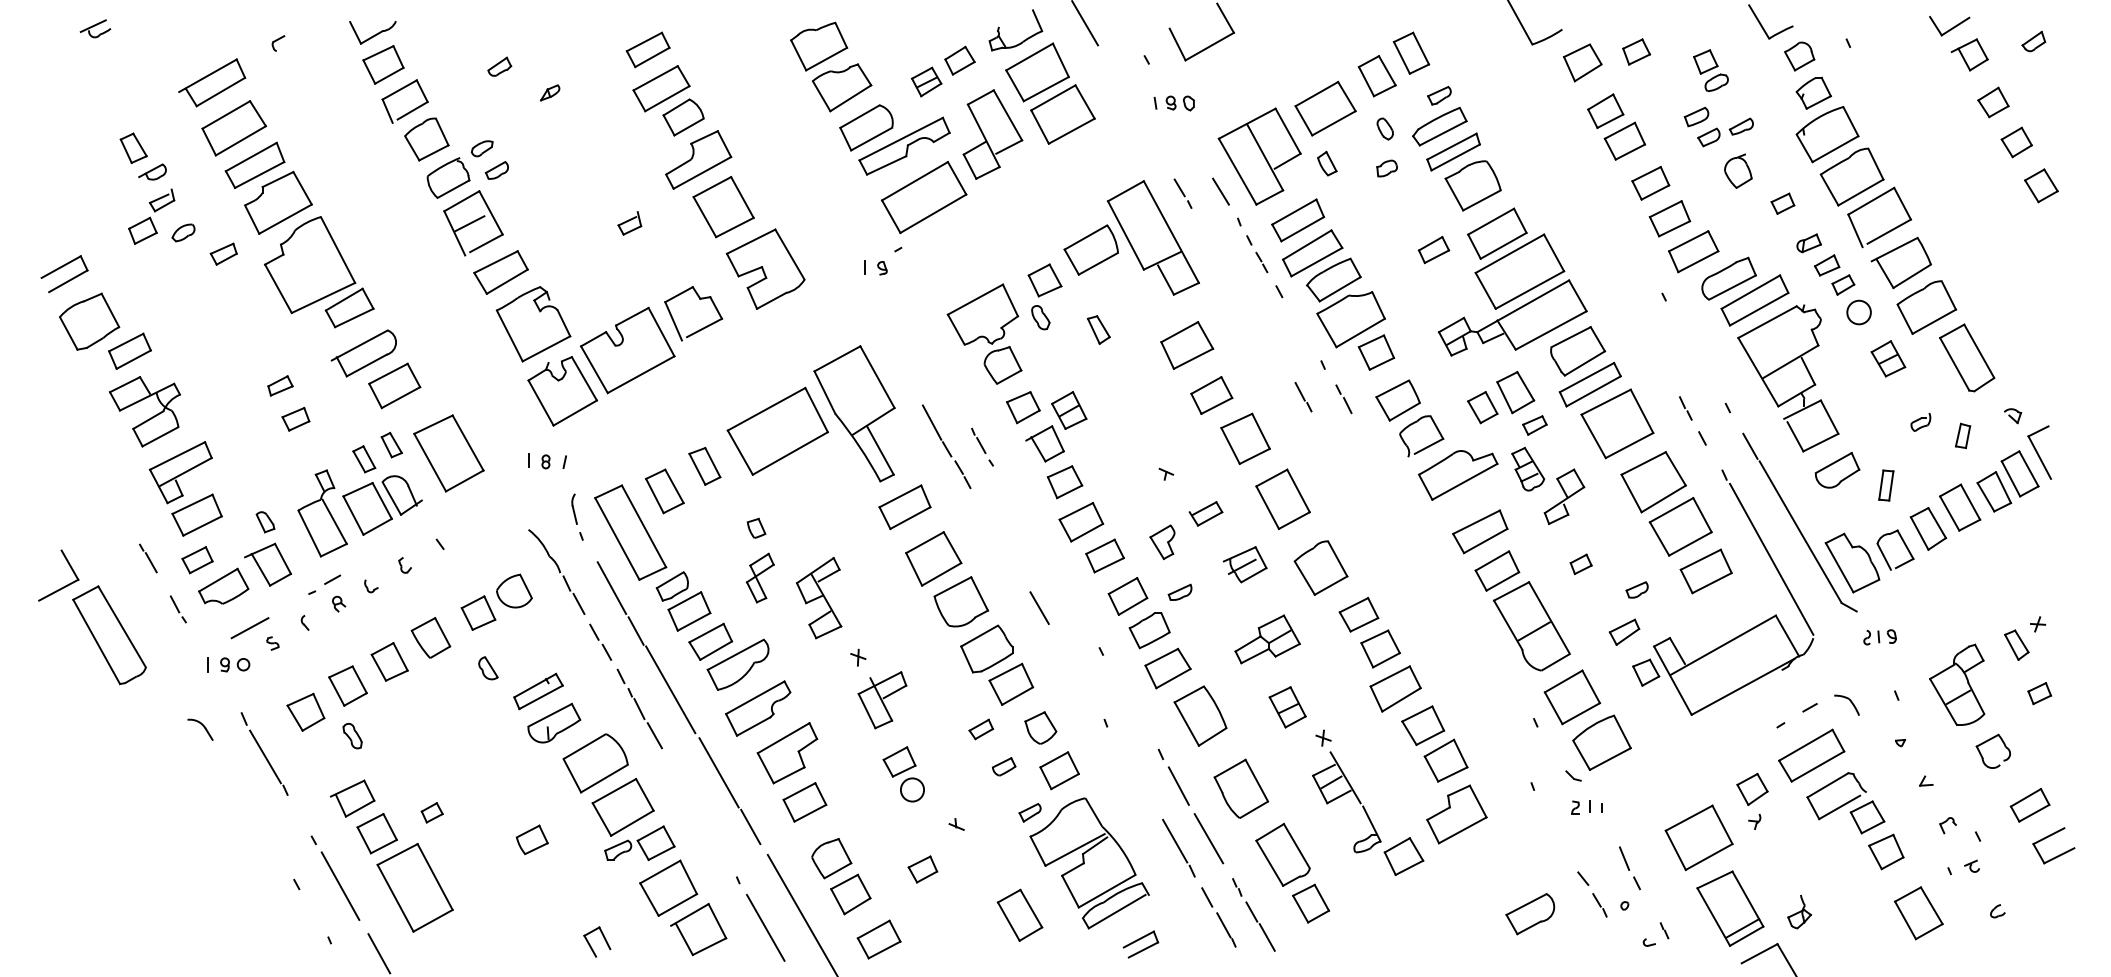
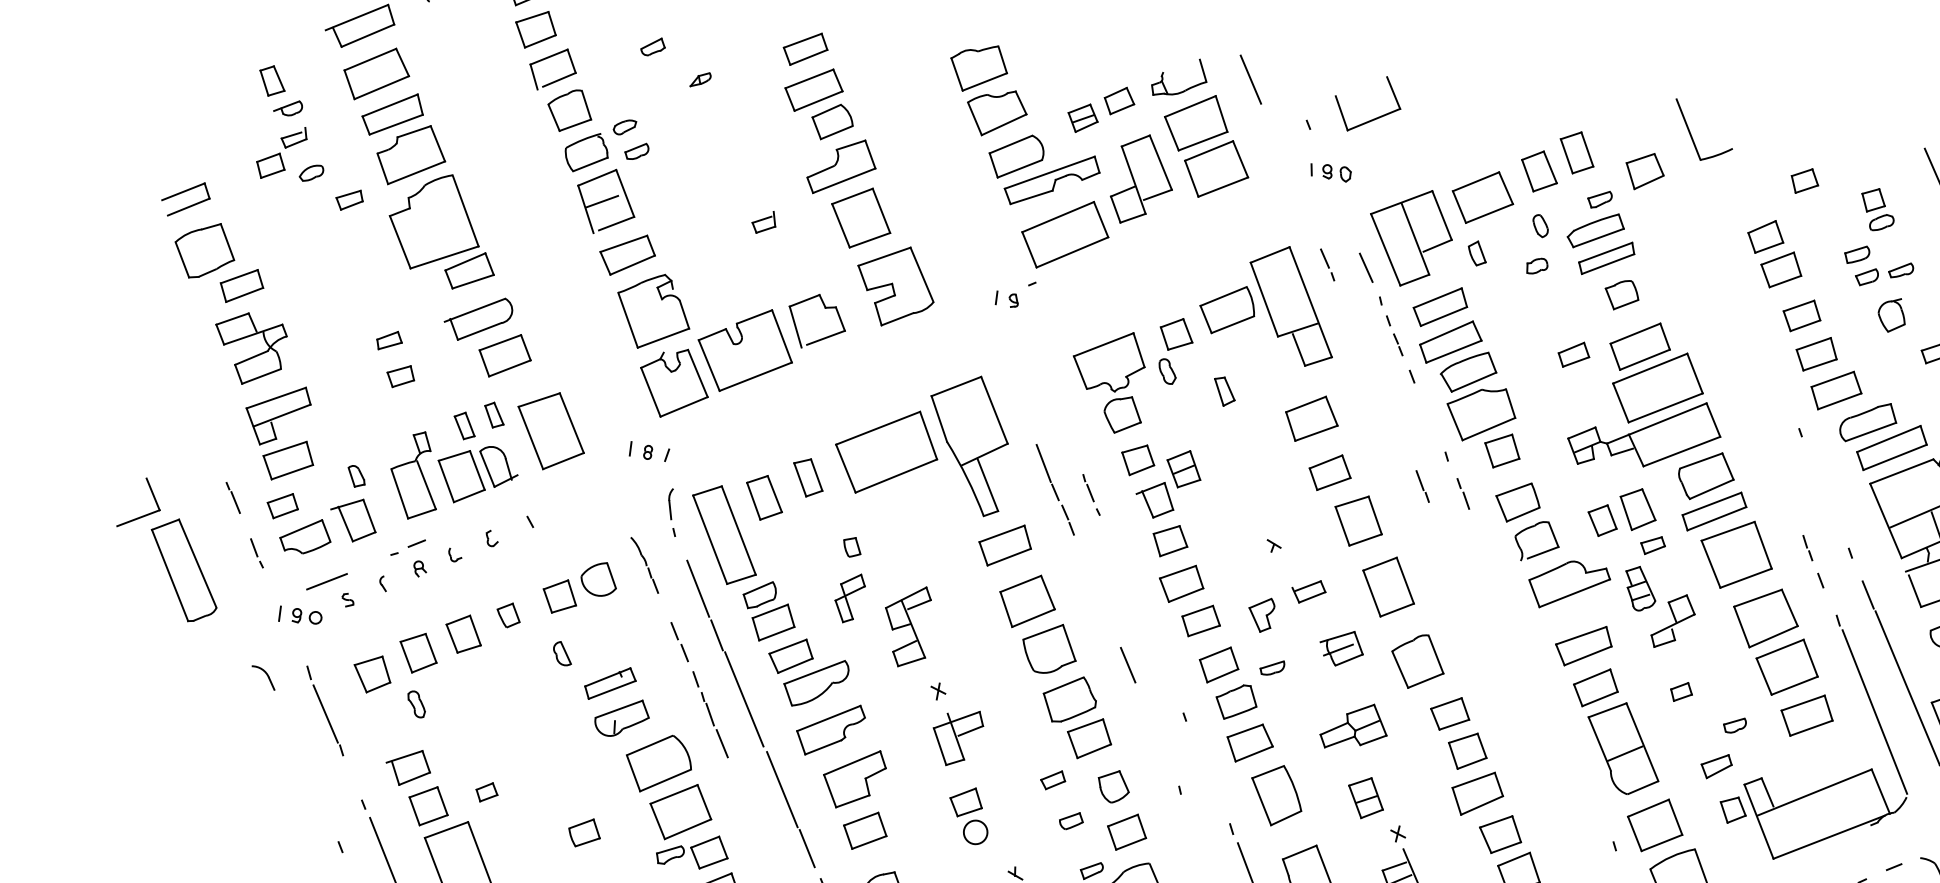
part: (1582, 62) -> (1644, 171), moved
part: (1472, 185) -> (1621, 294), size x0.6
part: (556, 571) -> (644, 564), size x0.6
part: (430, 637) -> (508, 614), size x0.6

